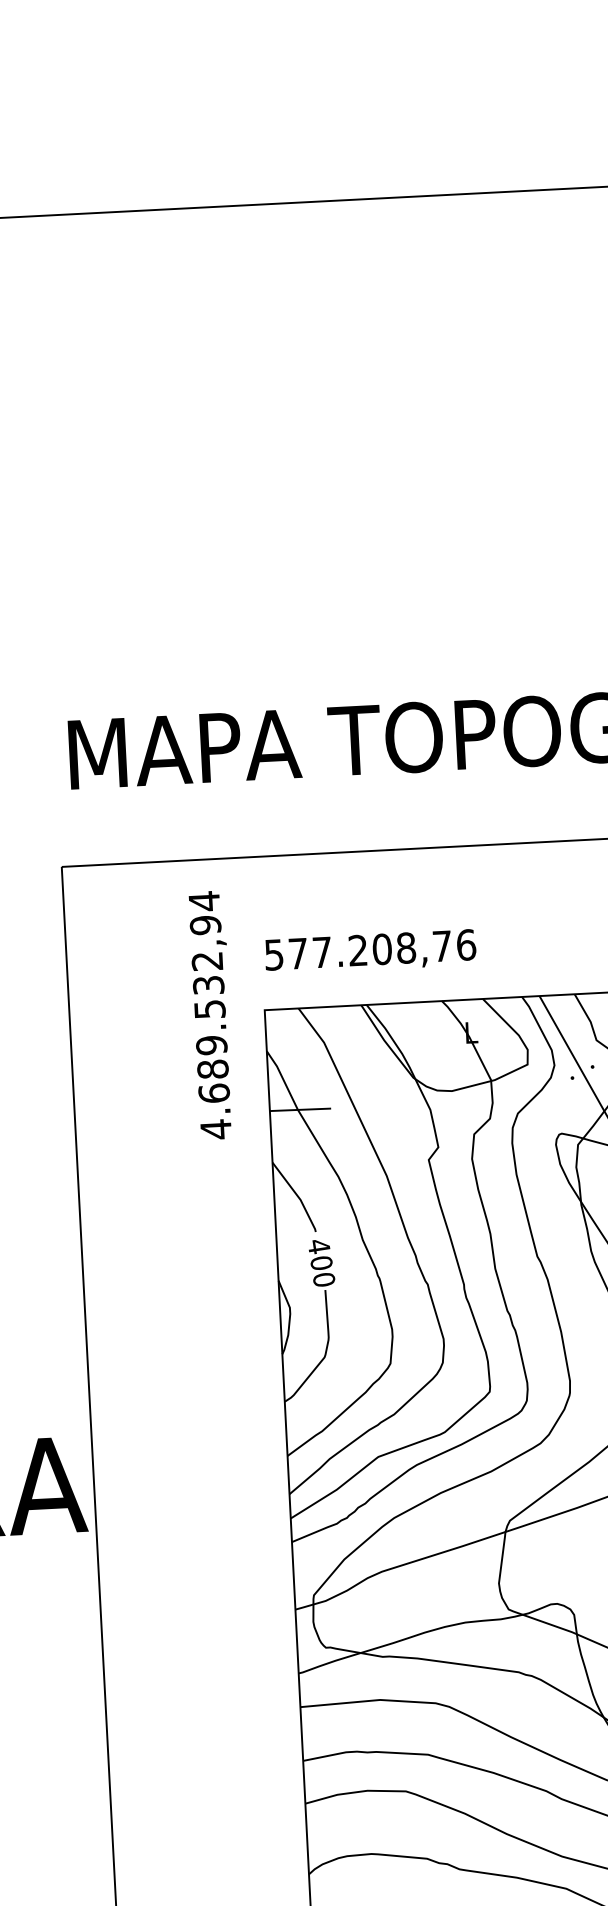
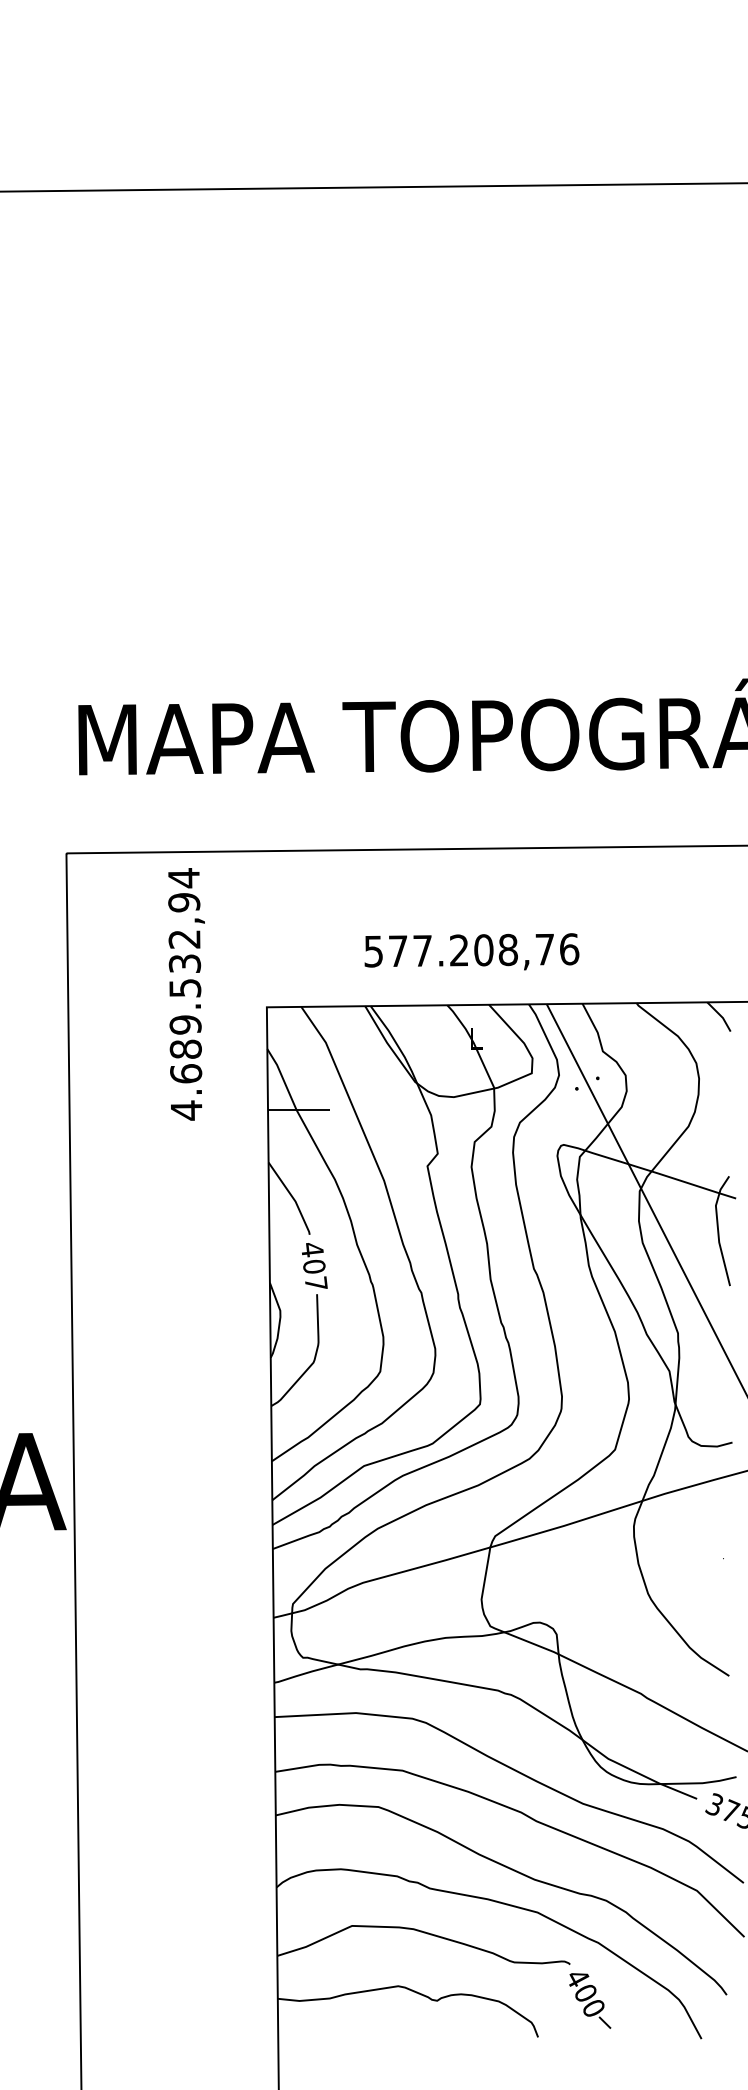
text: (370, 951) -> (471, 951), moved
text: (211, 1015) -> (186, 994), moved
text: (324, 1279) -> (316, 1283), 400 -> 407

